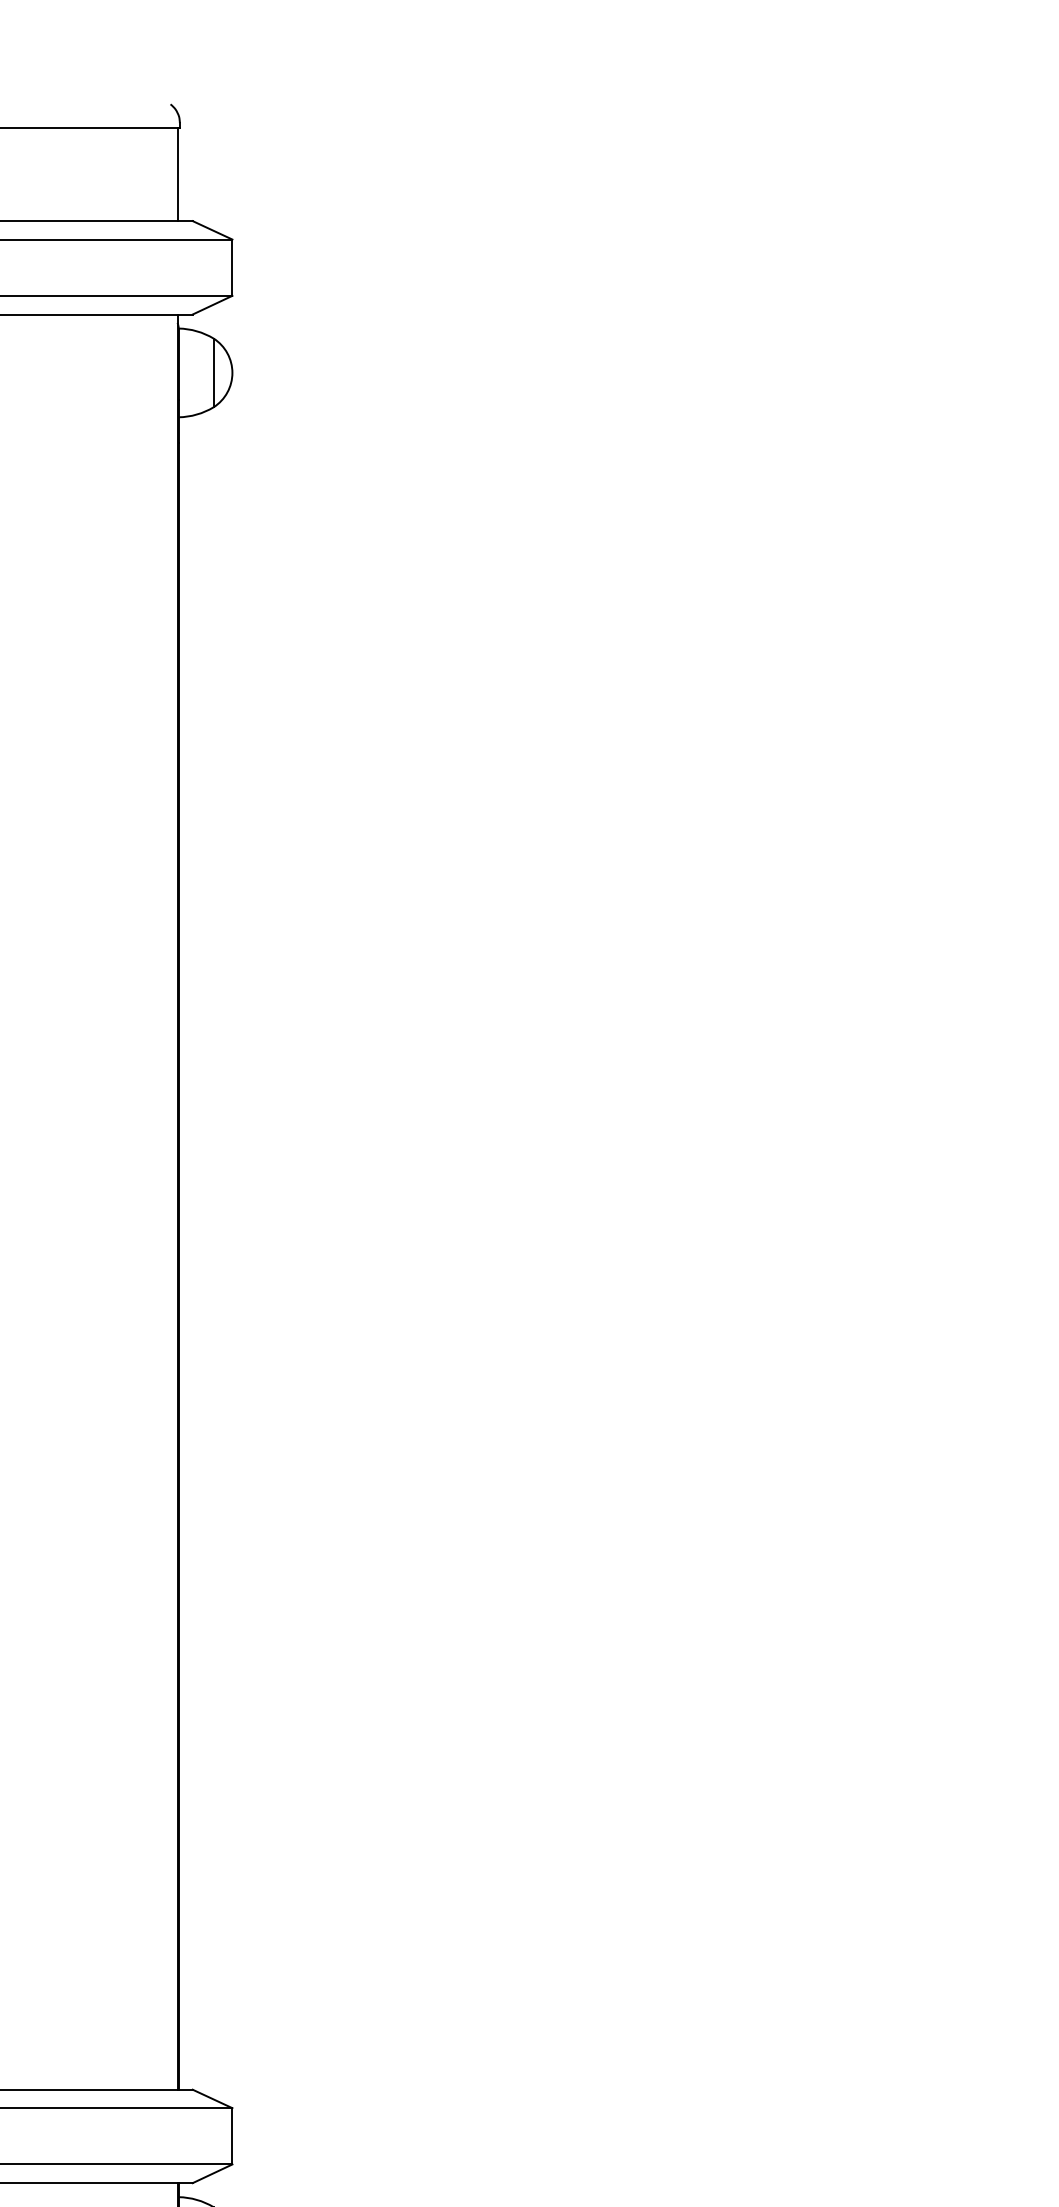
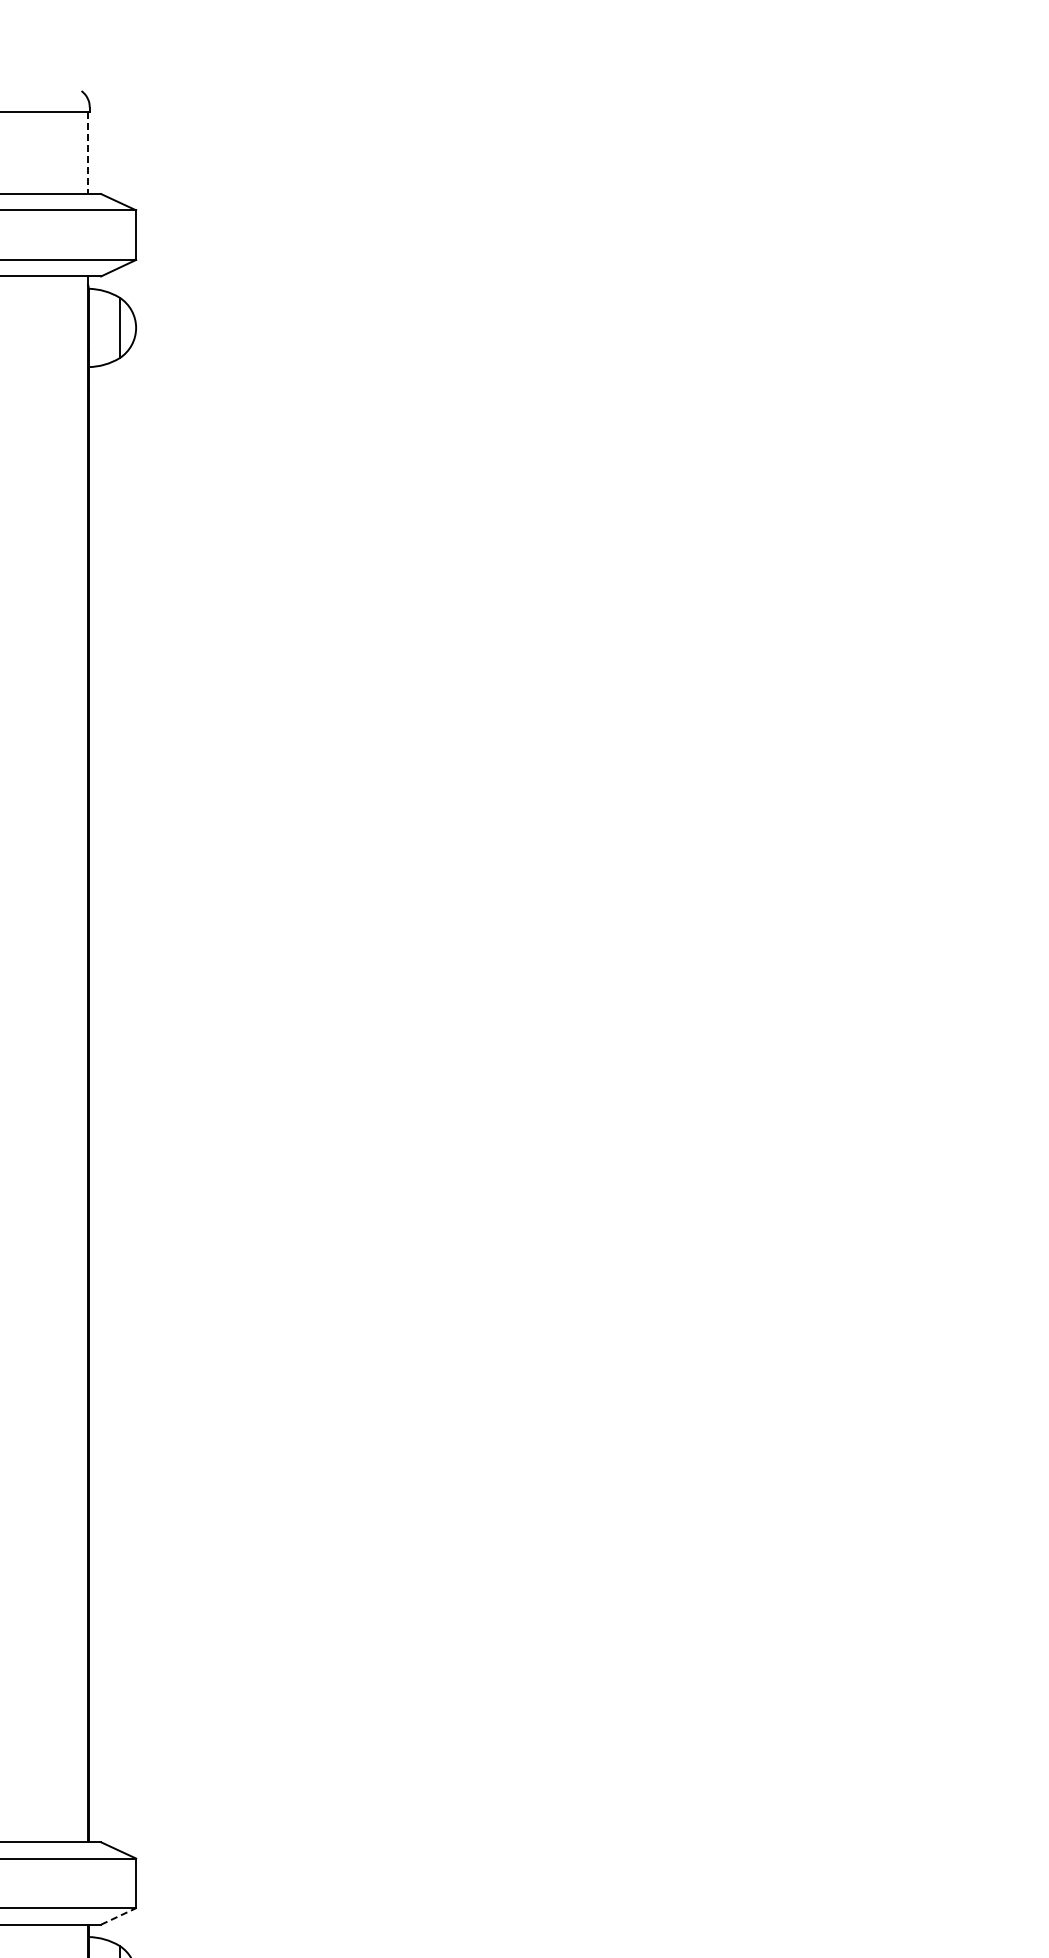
line: (177, 175) -> (87, 153), solid -> dashed
line: (213, 2173) -> (119, 1916), solid -> dashed

